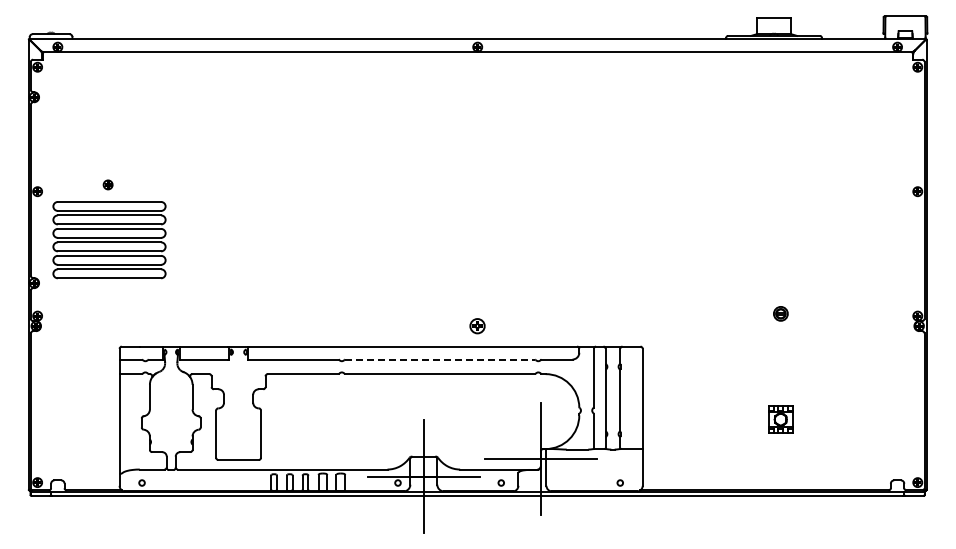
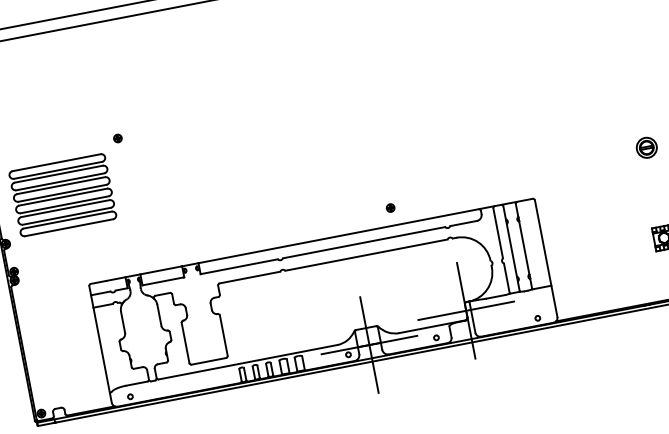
part: (107, 184) -> (117, 138), moved
part: (780, 313) -> (646, 147), size x1.67
part: (477, 325) -> (390, 207), size x0.62
line: (440, 359) -> (364, 242), dashed -> solid

